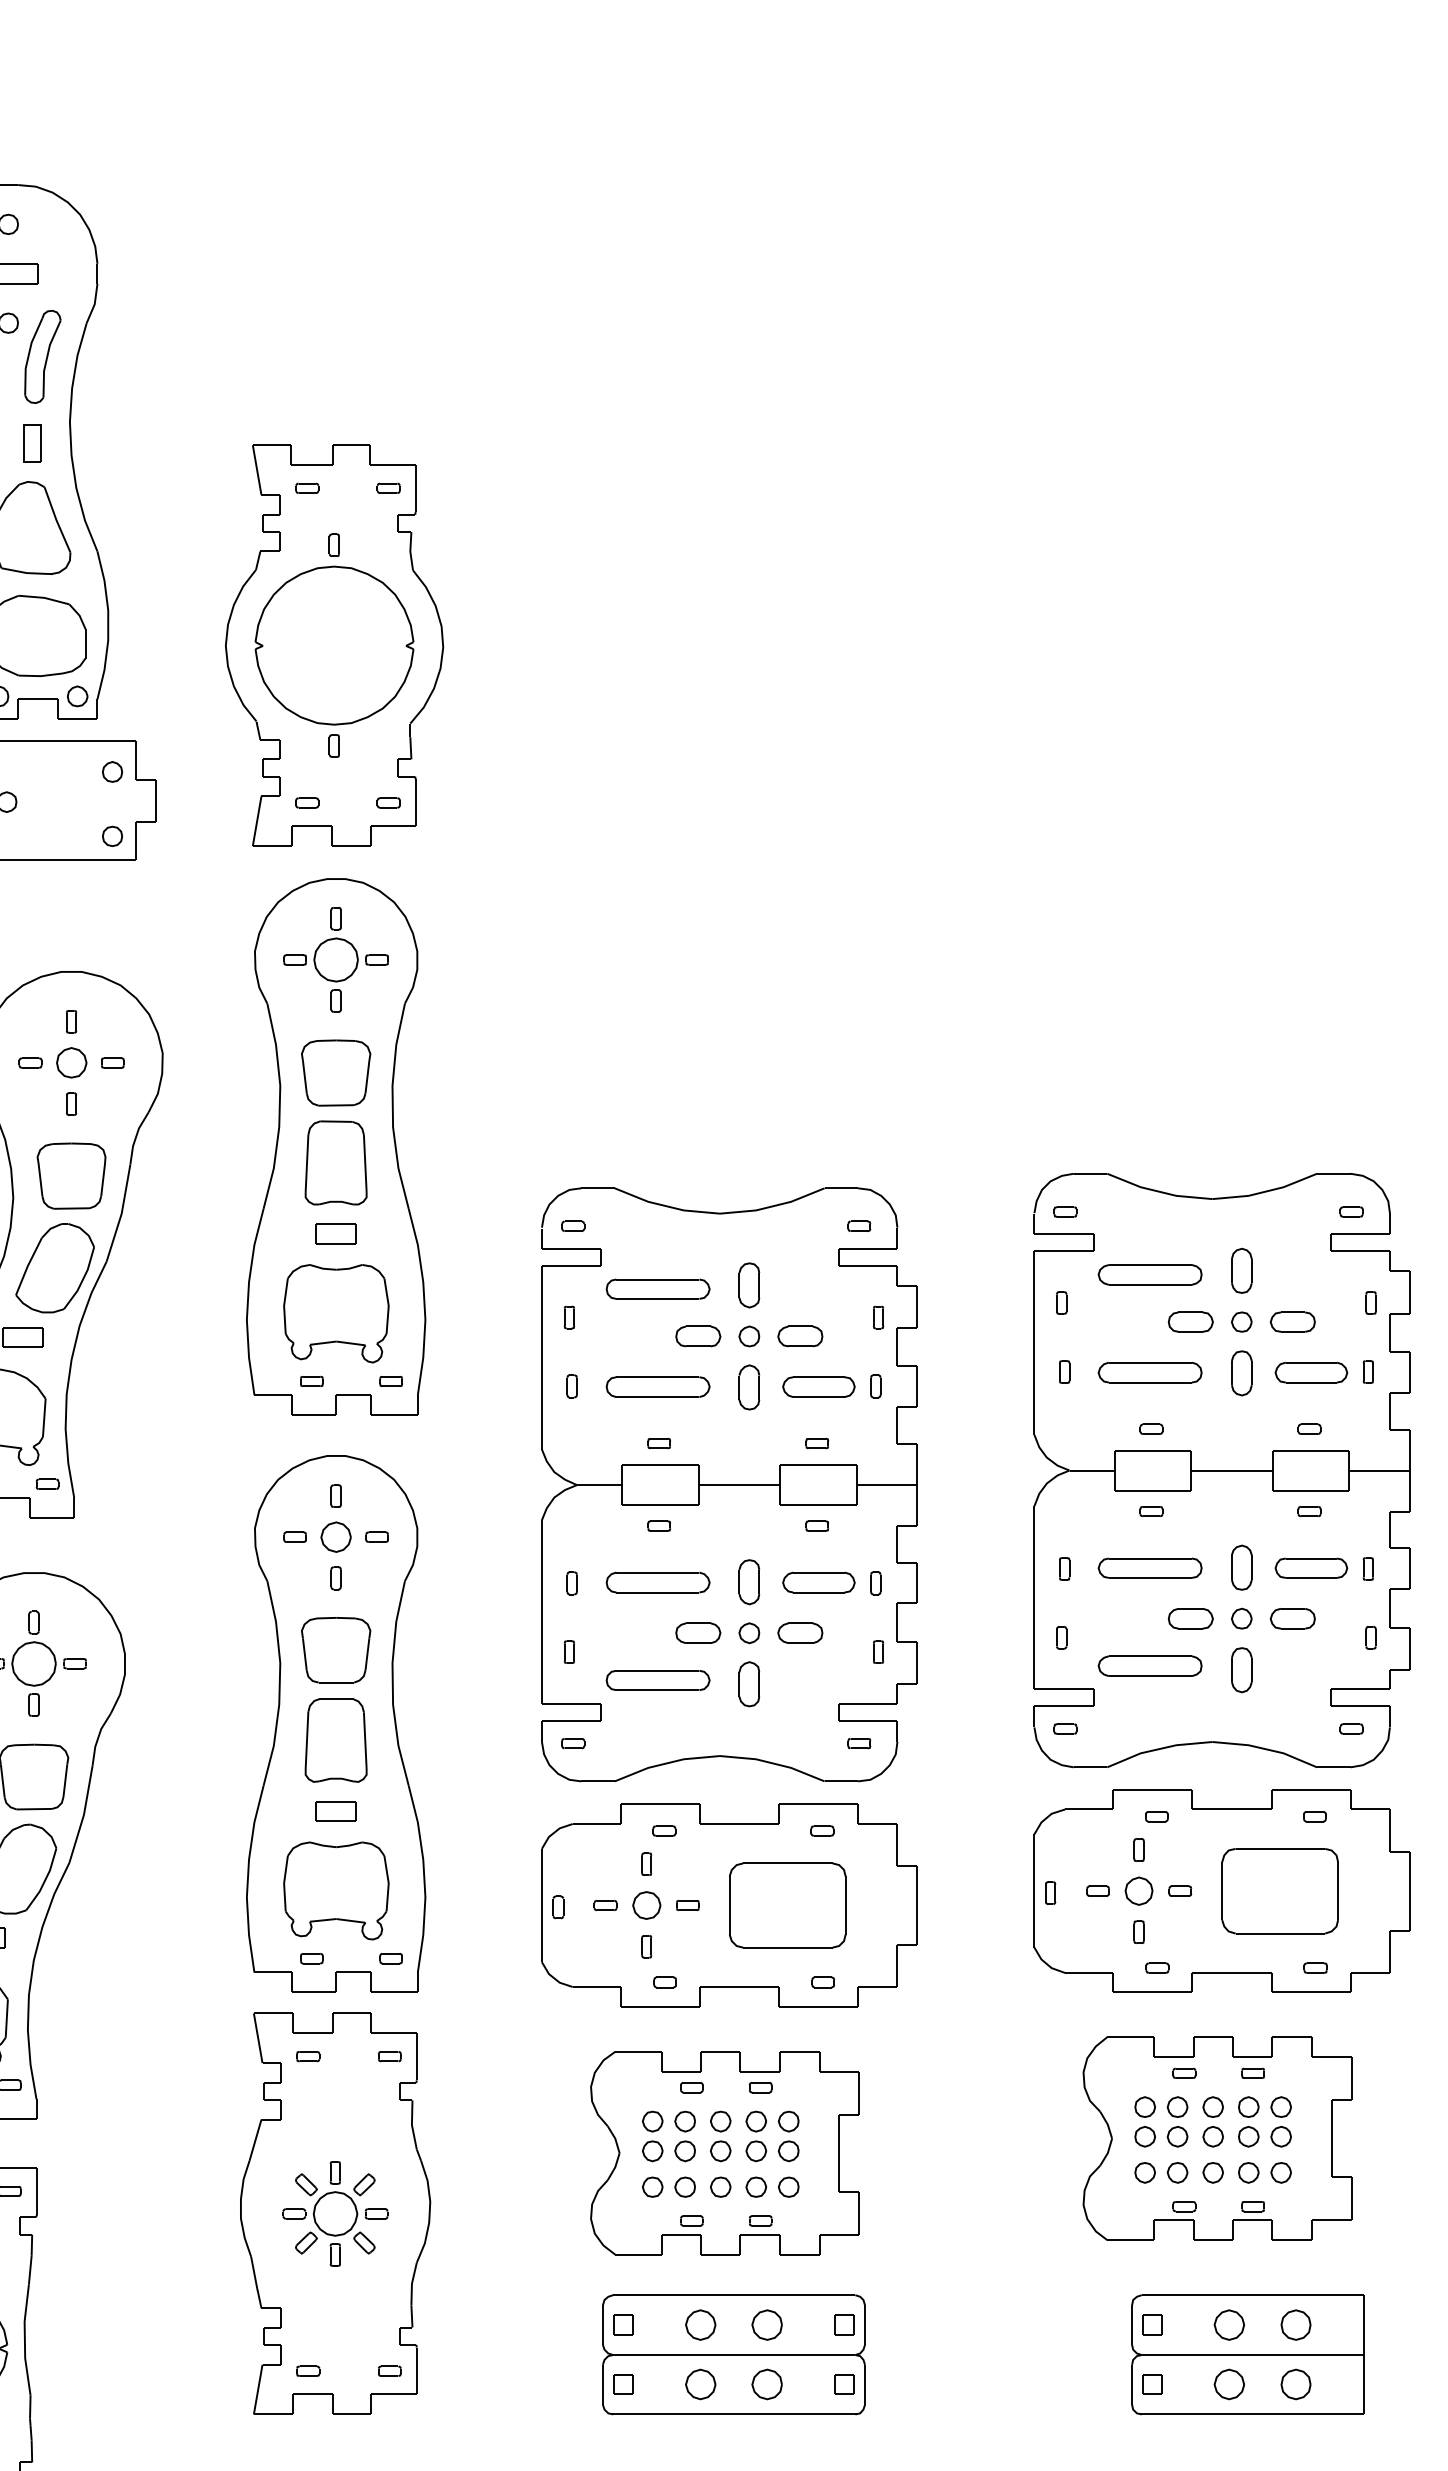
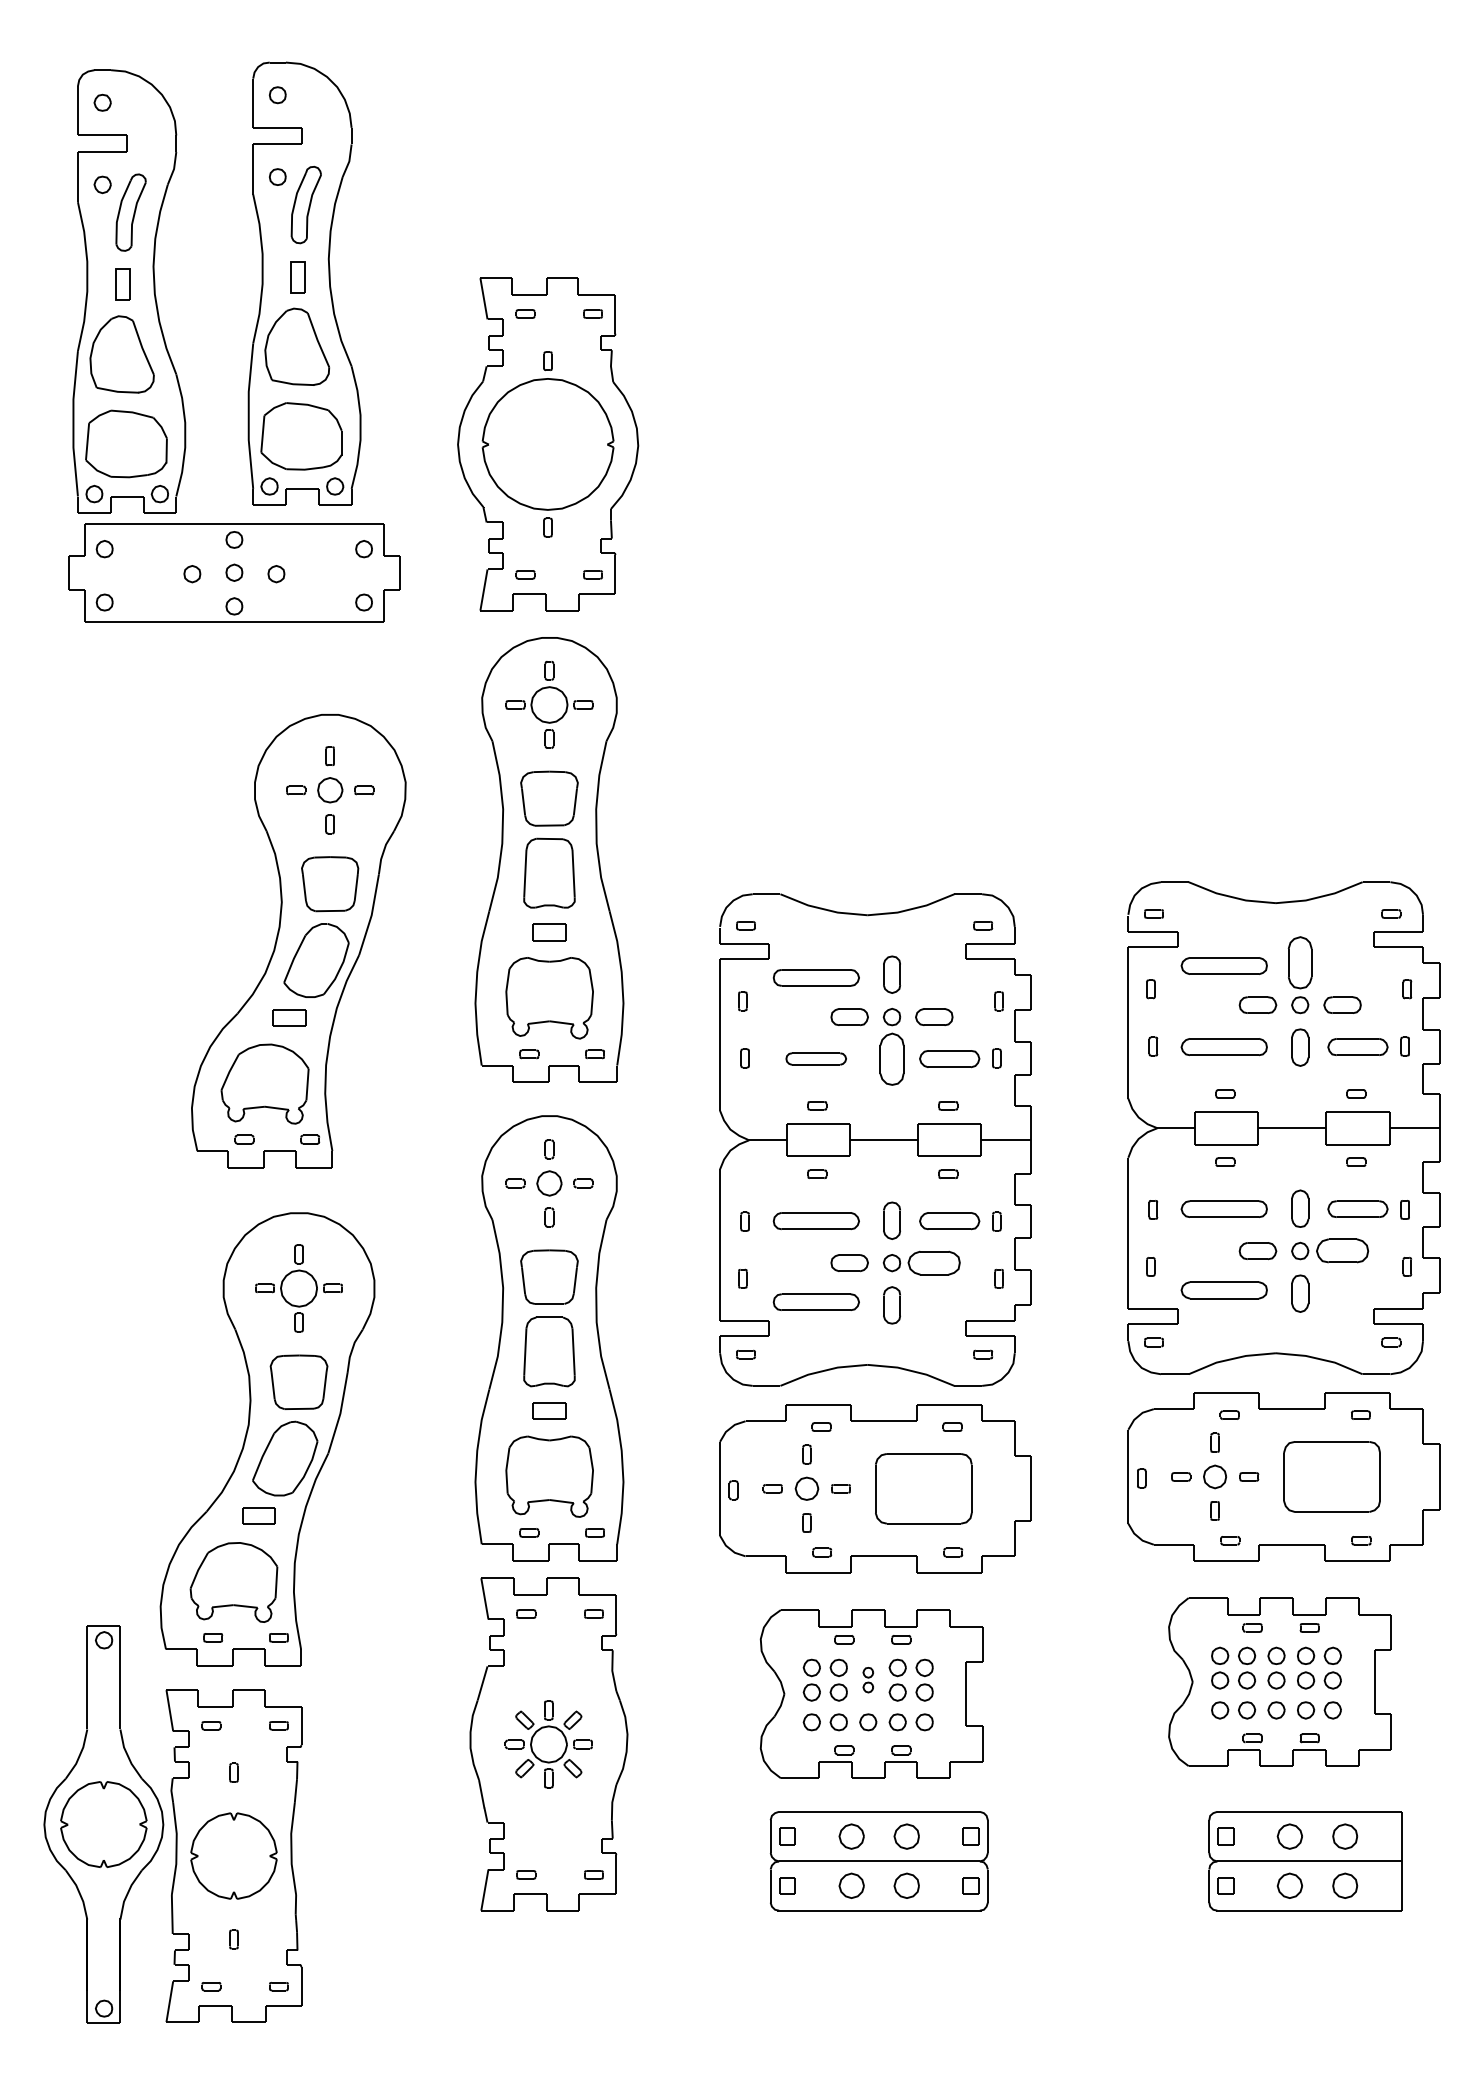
part: (1242, 1270) -> (1300, 962), size x1.4
part: (657, 1386) -> (815, 1058), size x0.7
part: (748, 1387) -> (891, 1059), size x1.4
part: (1292, 1619) -> (1342, 1251), size x1.4
part: (800, 1632) -> (934, 1262), size x1.4
part: (720, 2135) -> (868, 1679), size x0.6

